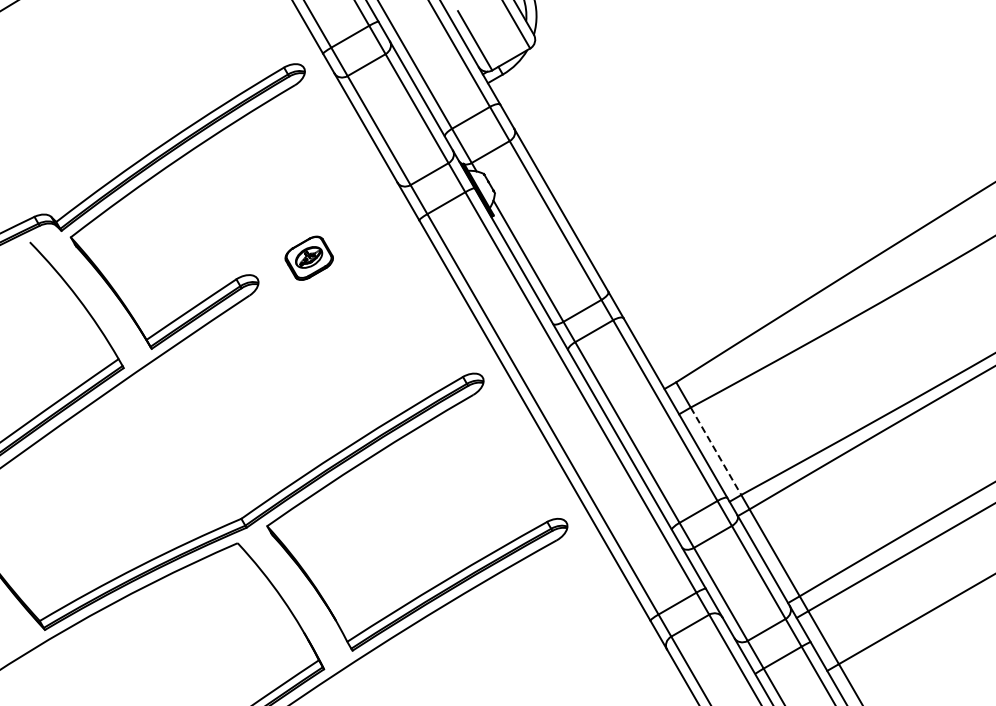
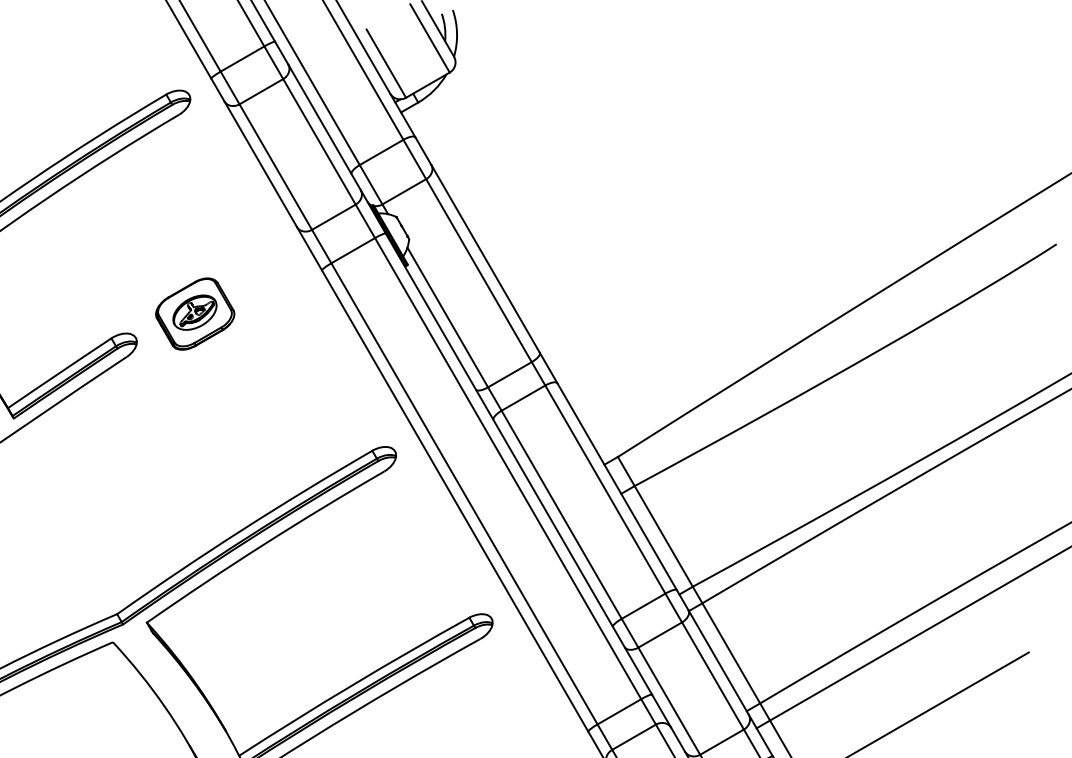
part: (309, 258) -> (195, 314), size x1.43
line: (716, 451) -> (664, 536), dashed -> solid

